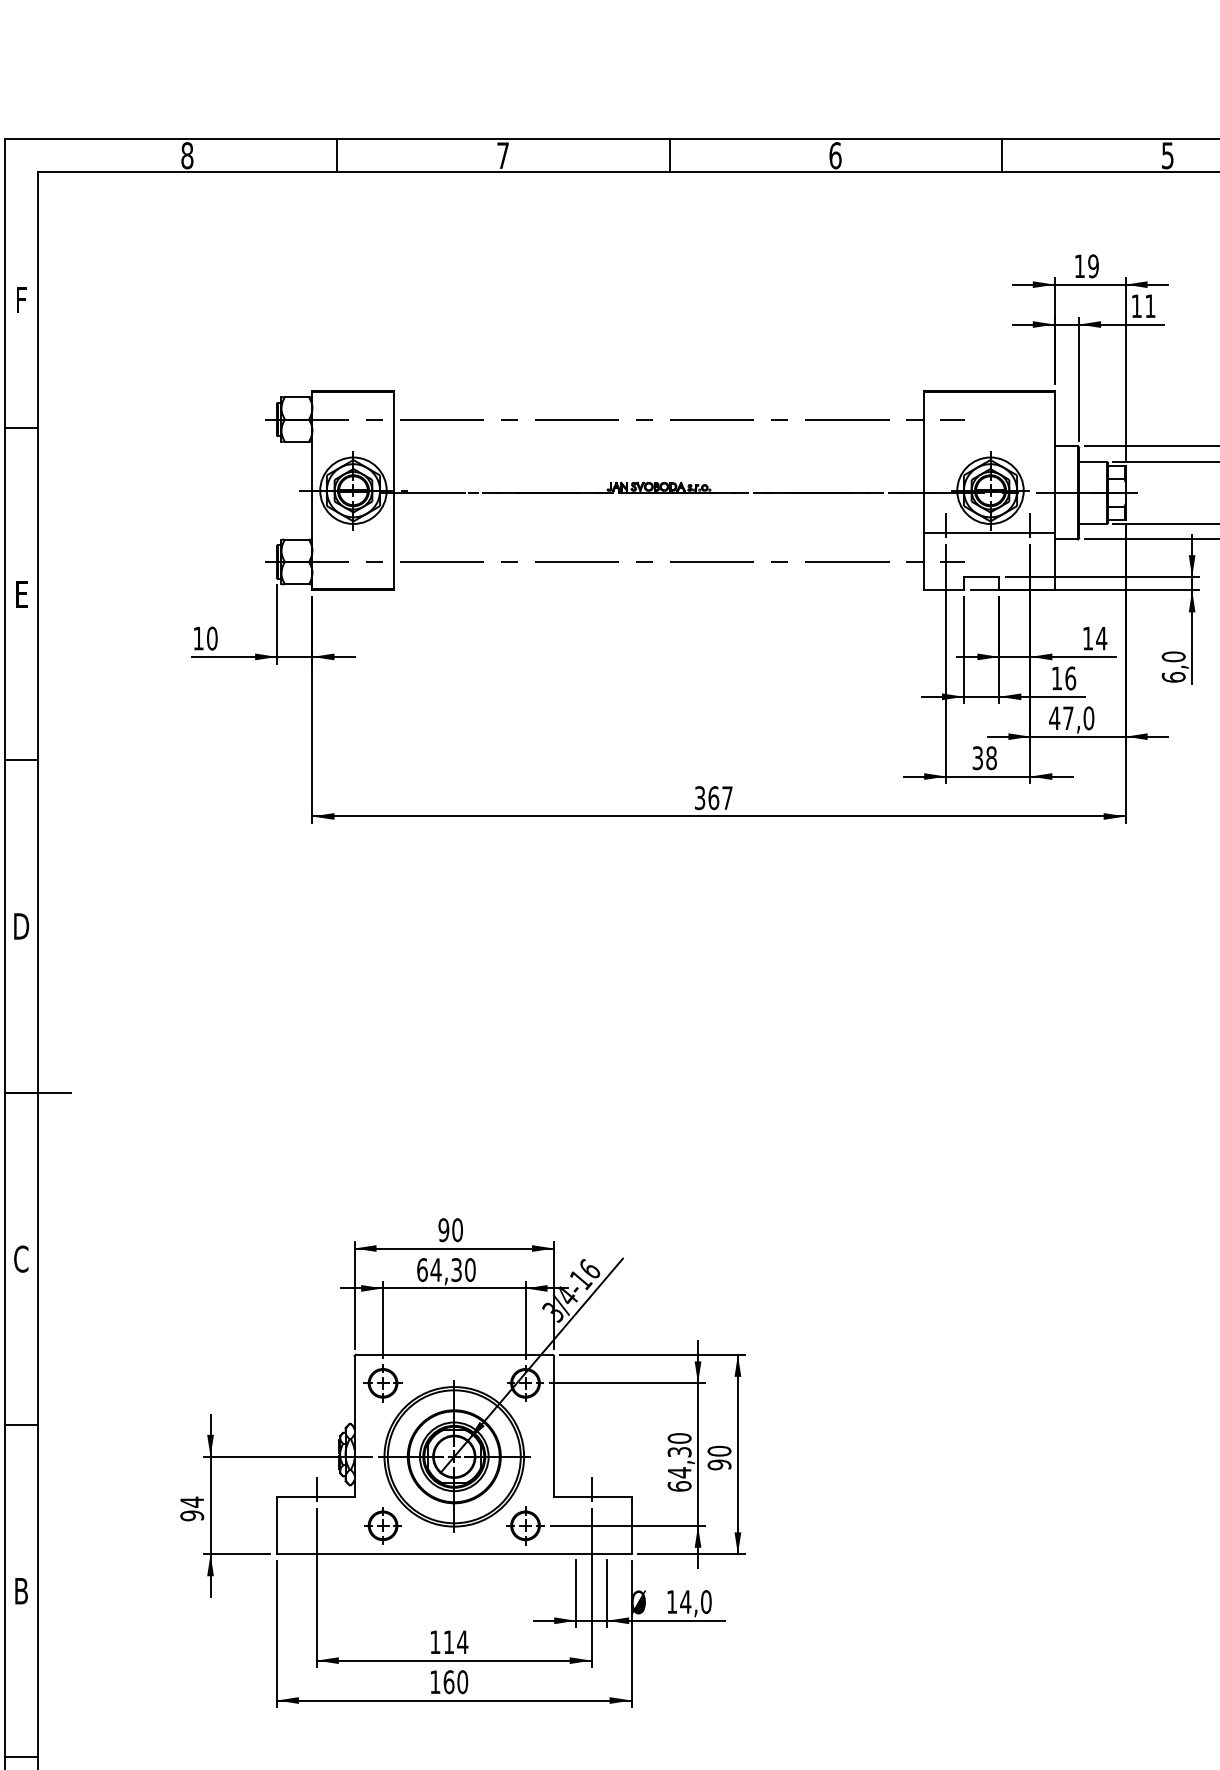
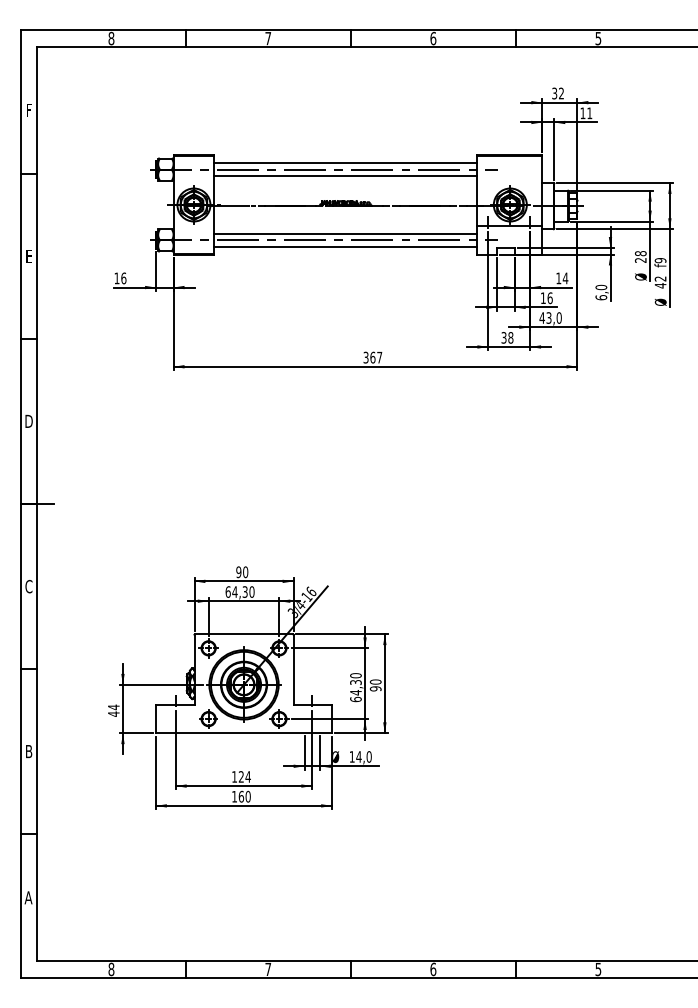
text: (1087, 266) -> (558, 93), 19 -> 32
line: (658, 407) -> (345, 163), added
line: (658, 433) -> (345, 176), added
line: (658, 548) -> (345, 233), added
line: (658, 576) -> (345, 247), added
text: (211, 636) -> (123, 277), 10 -> 16
text: (1067, 717) -> (548, 317), 47,0 -> 43,0
text: (191, 1514) -> (113, 713), 94 -> 44
text: (447, 1641) -> (240, 776), 114 -> 124

